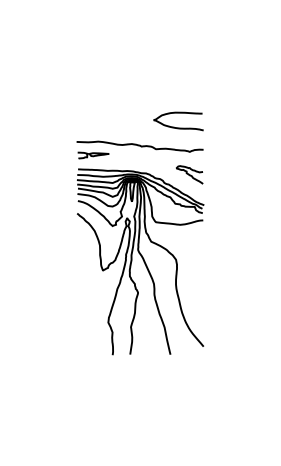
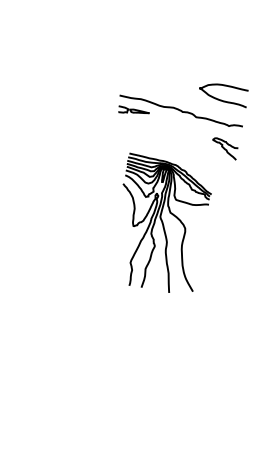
part: (140, 261) -> (160, 224), size x0.7

